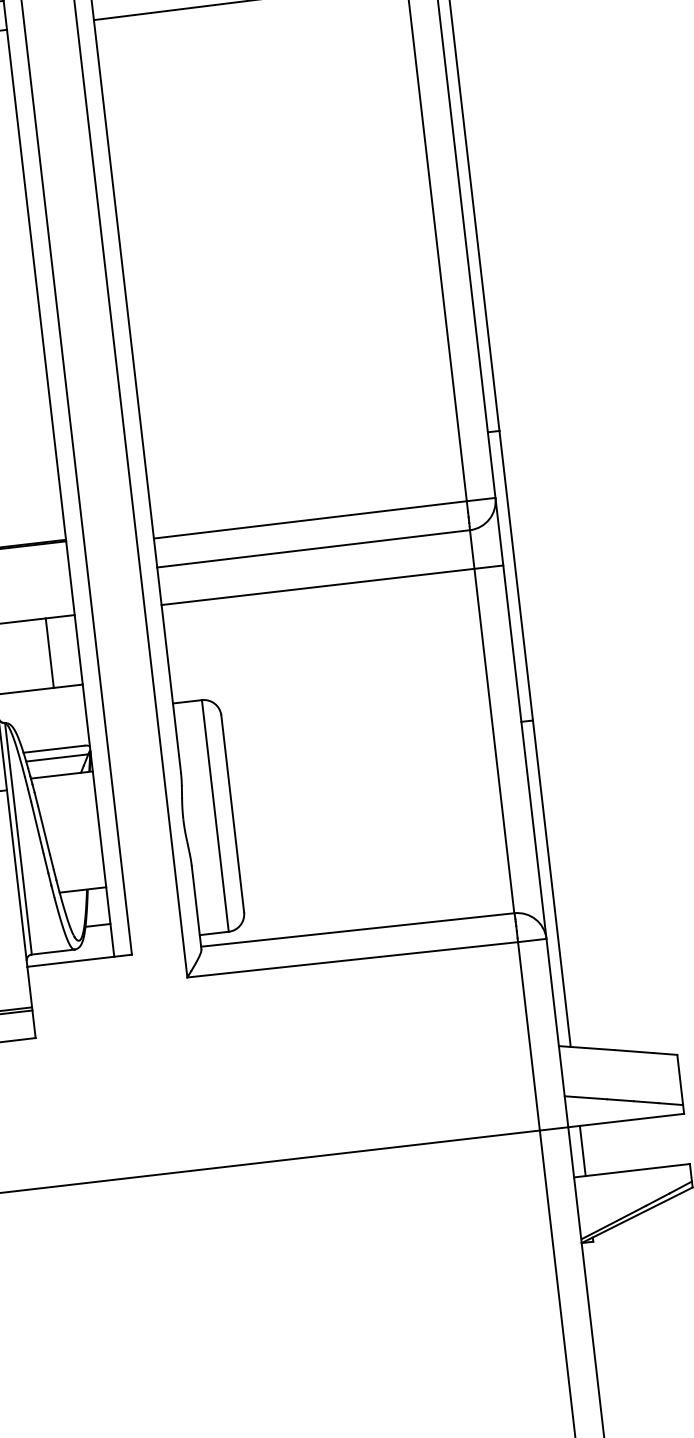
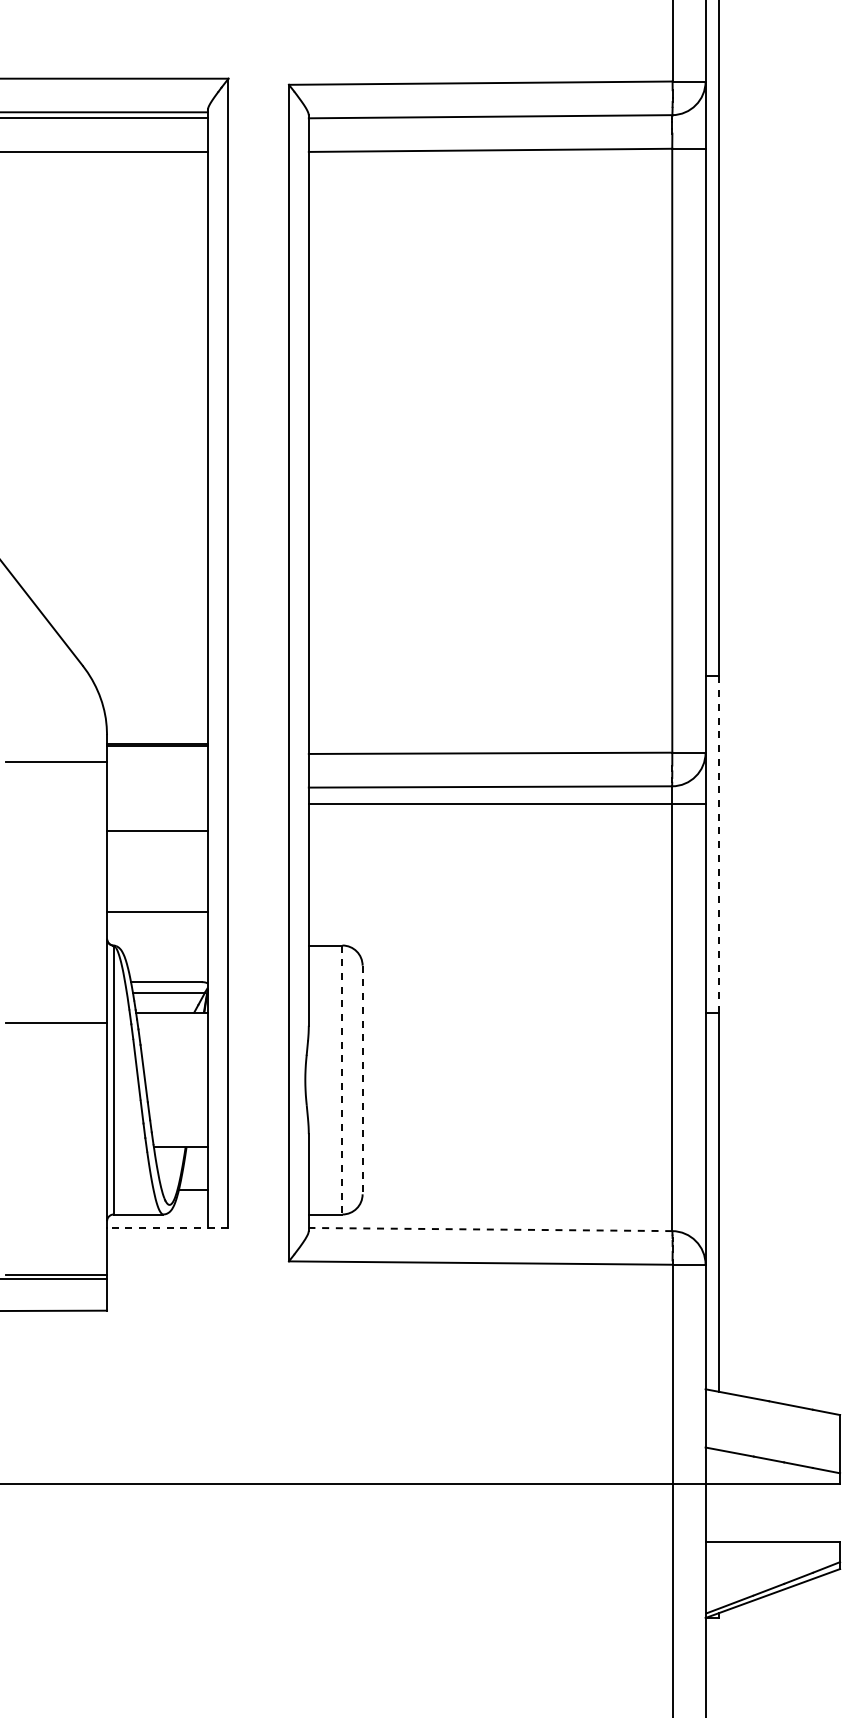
line: (516, 576) -> (719, 845), solid -> dashed
line: (331, 585) -> (506, 804), moved
line: (49, 653) -> (174, 871), removed
line: (232, 814) -> (362, 1080), solid -> dashed
line: (215, 816) -> (342, 1080), solid -> dashed
line: (357, 929) -> (490, 1229), solid -> dashed
line: (79, 960) -> (167, 1227), solid -> dashed
line: (583, 1150) -> (719, 1512), removed

